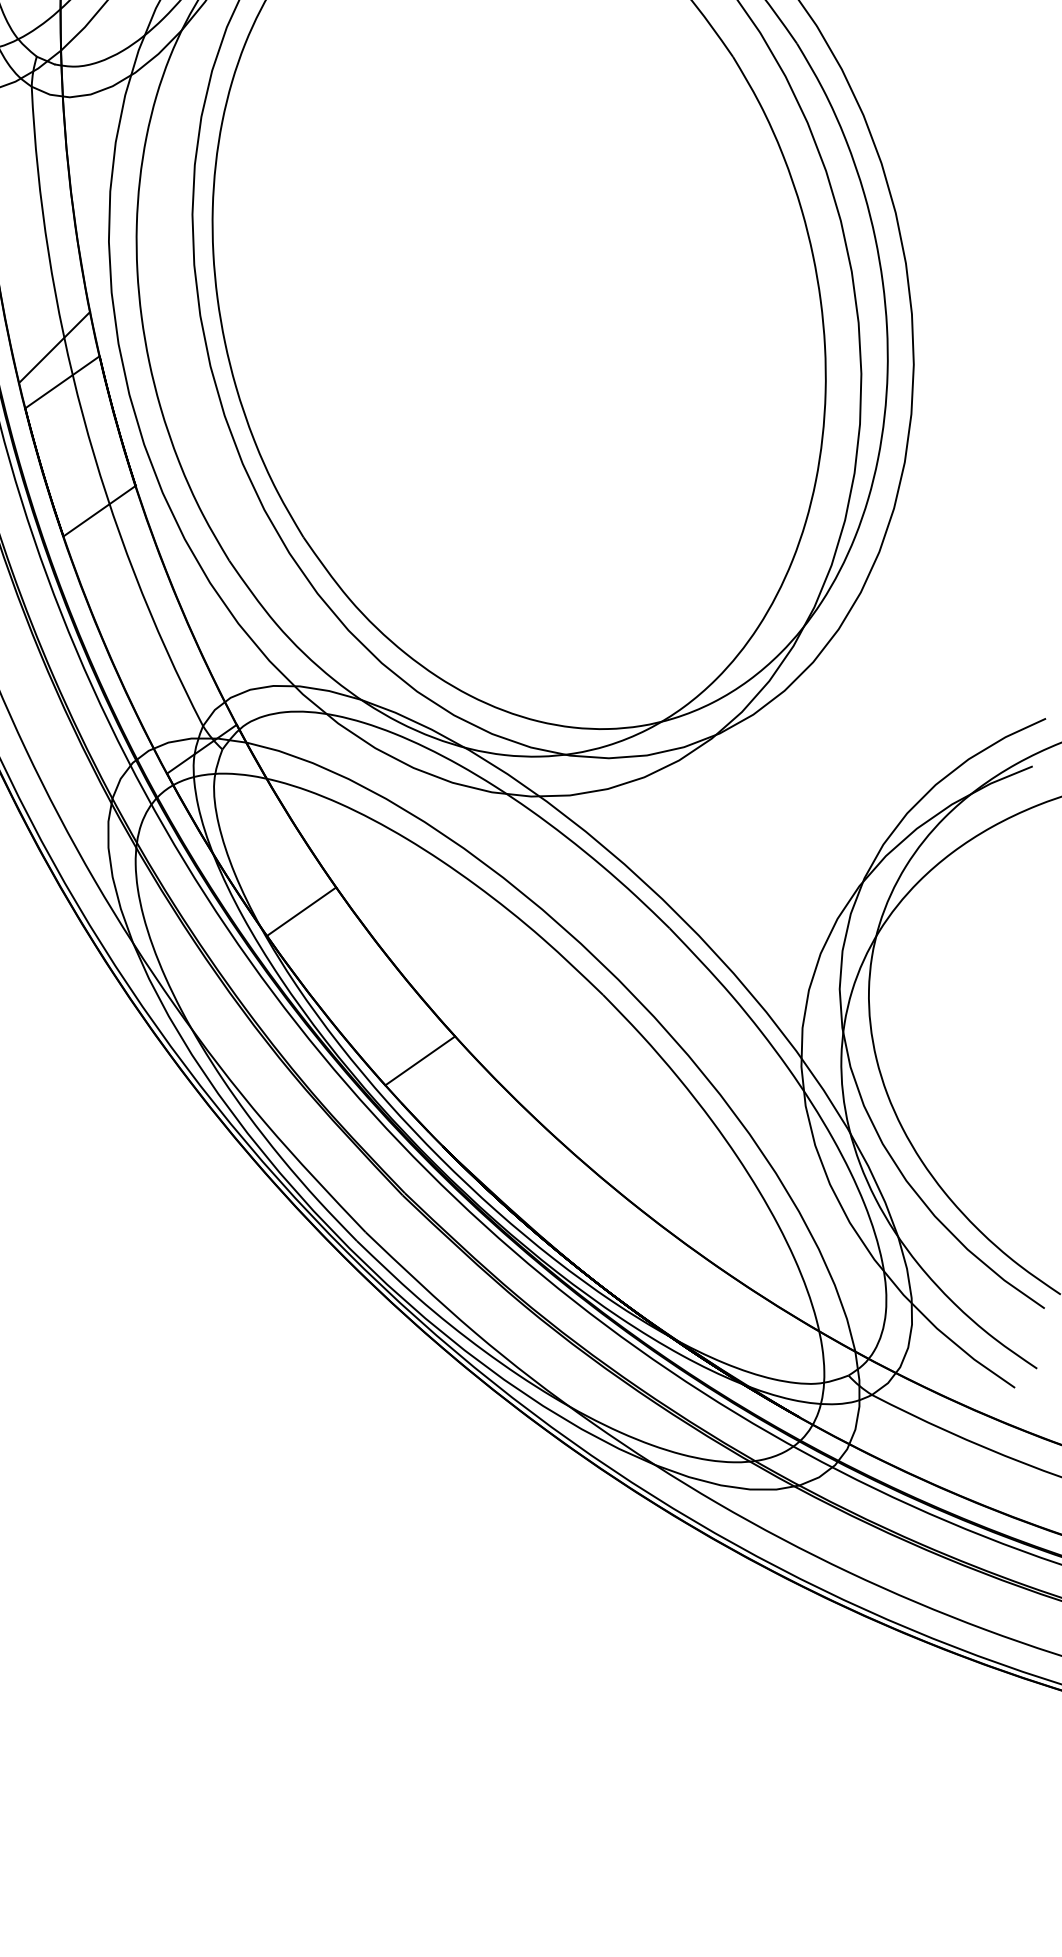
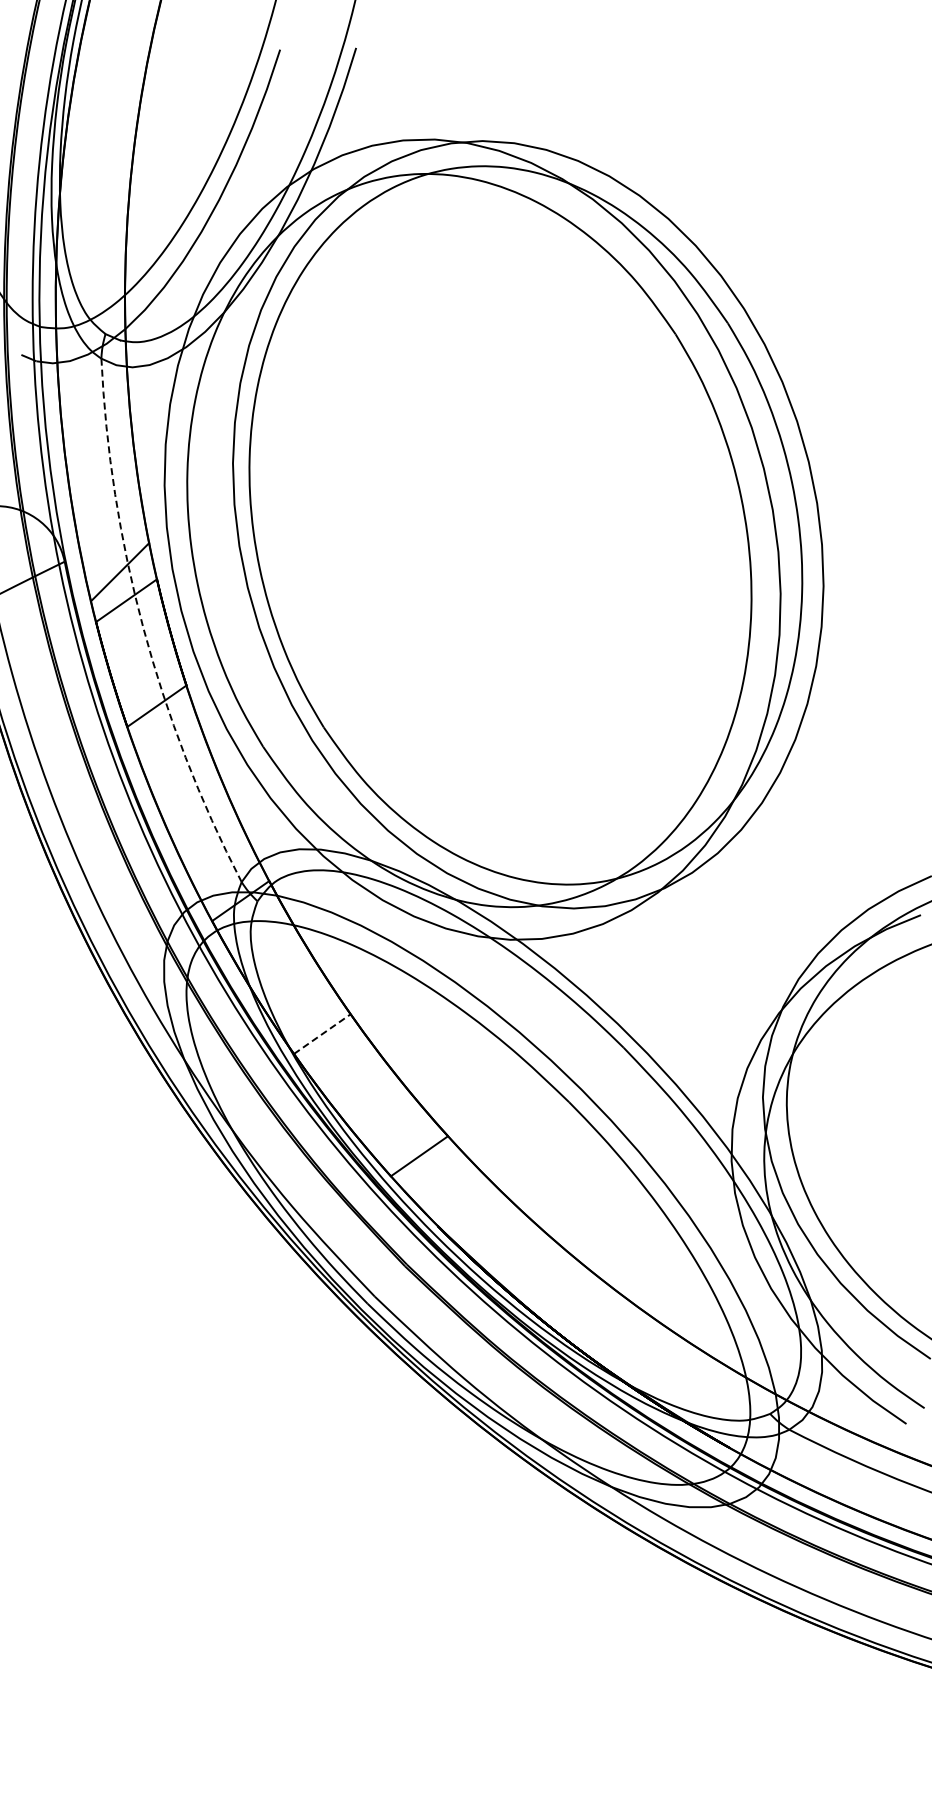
arc: (83, 415) -> (143, 627), solid -> dashed
line: (301, 912) -> (322, 1034), solid -> dashed

